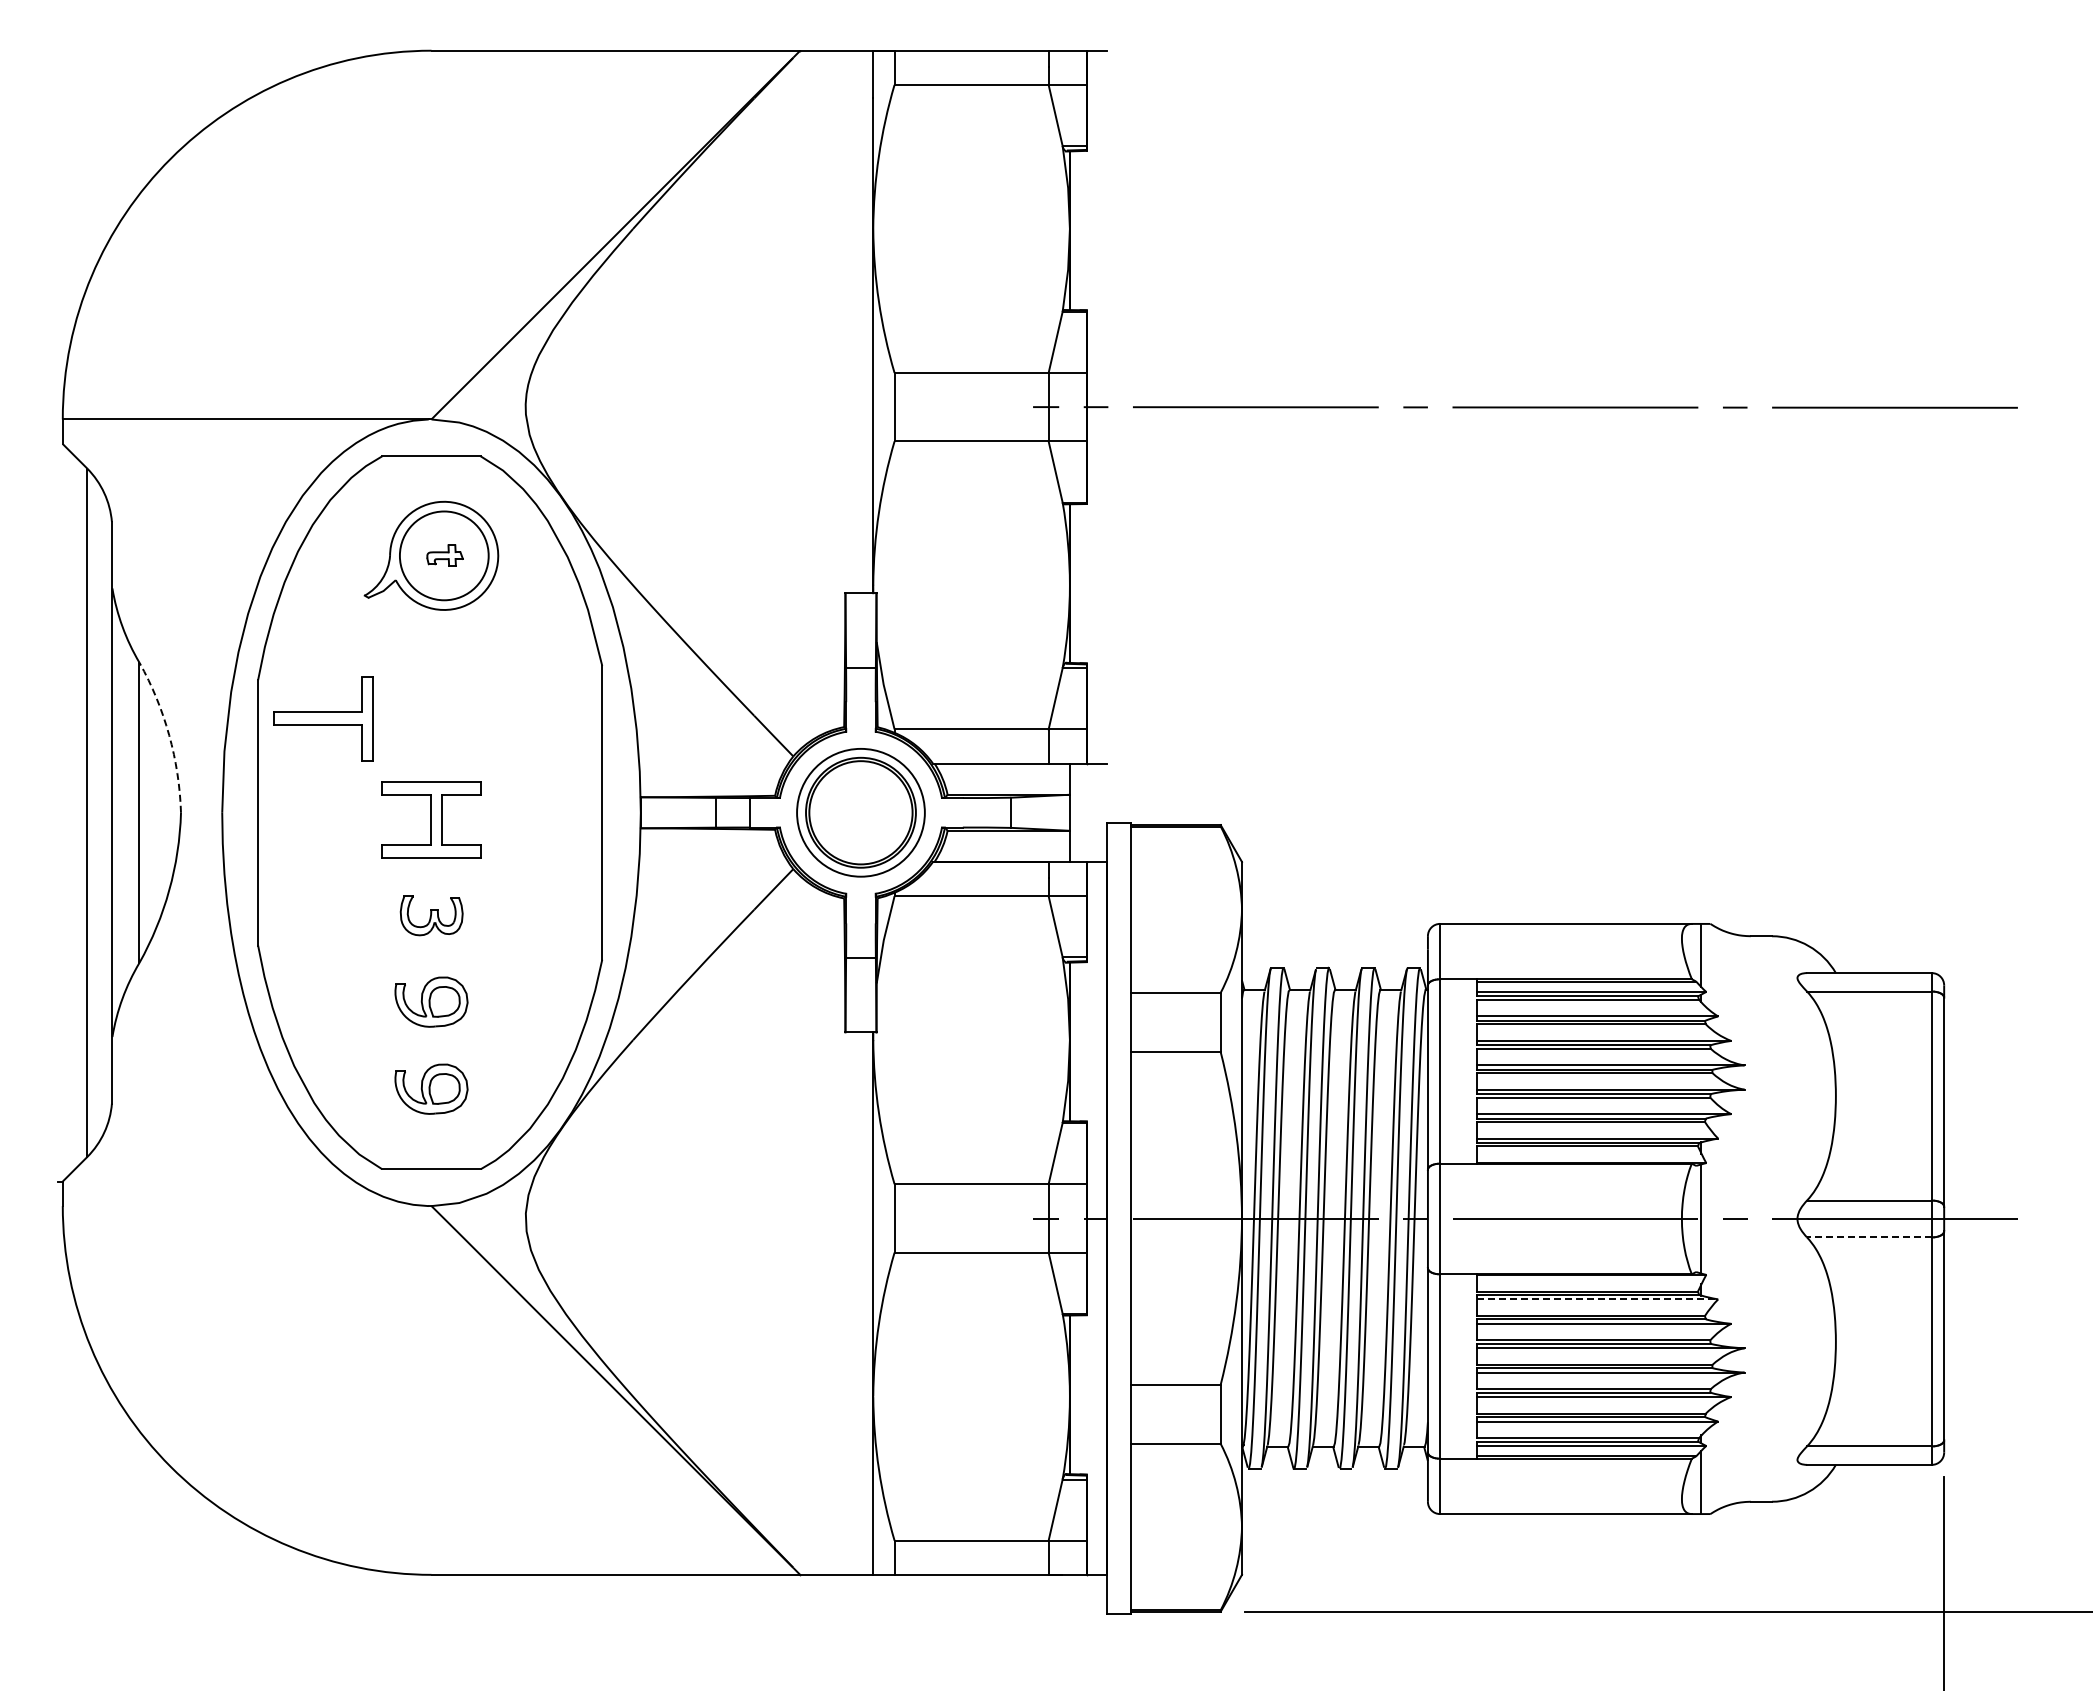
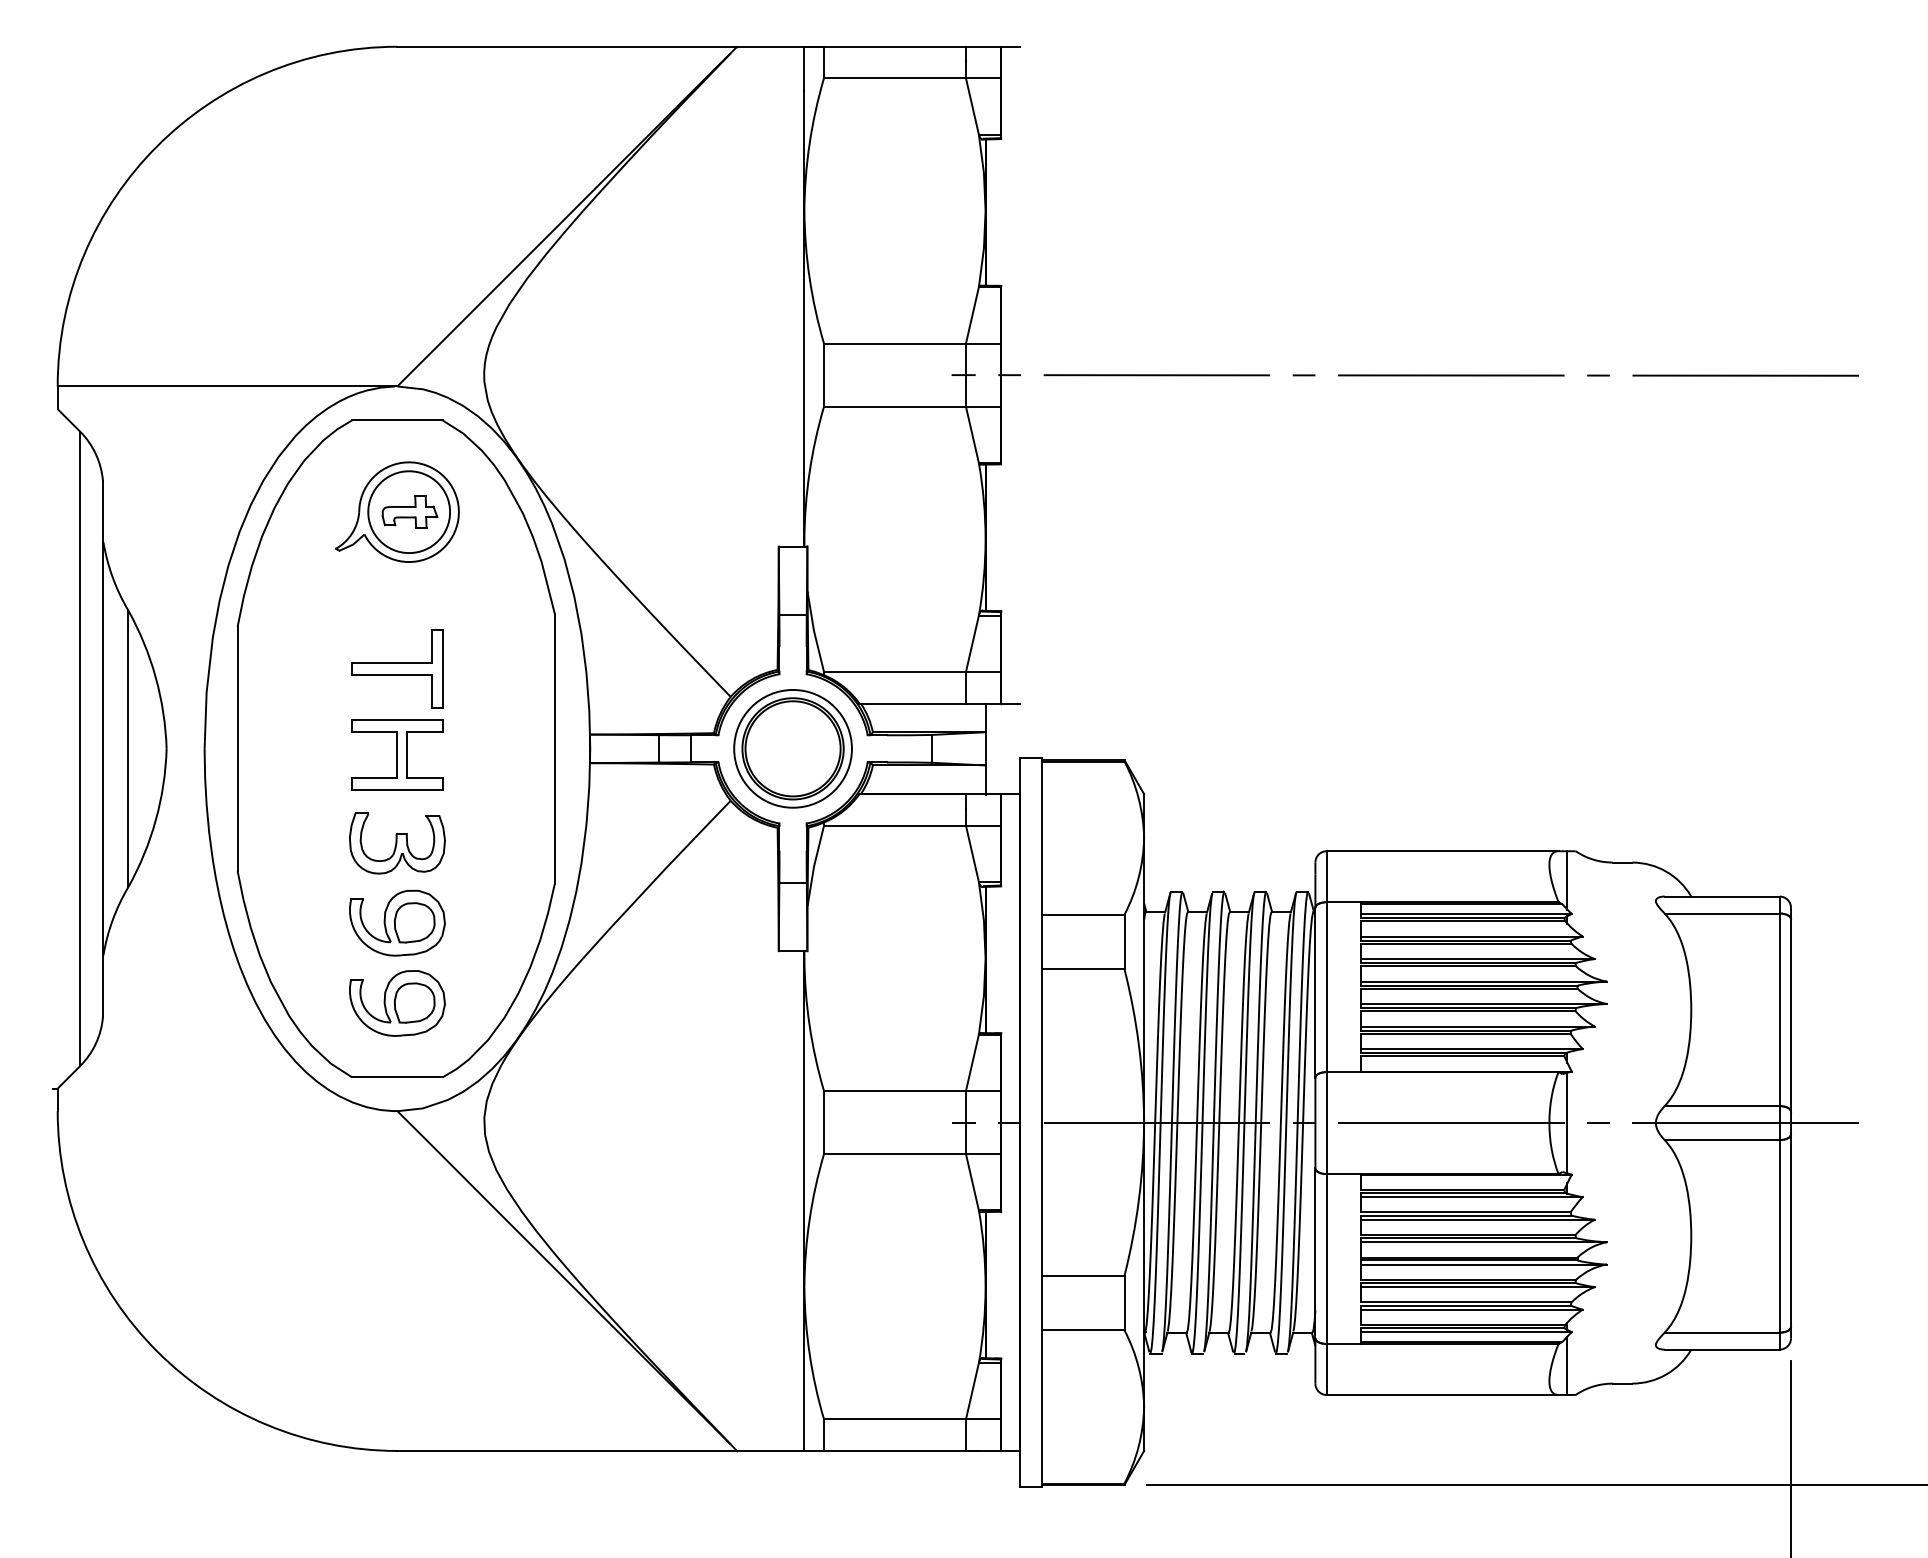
part: (444, 555) -> (409, 511), size x1.67
part: (323, 718) -> (397, 668), moved
arc: (169, 735) -> (156, 677), dashed -> solid
part: (431, 915) -> (397, 843), size x1.67
part: (431, 1002) -> (397, 923), size x1.43
part: (431, 1089) -> (397, 1003), size x1.43
line: (1868, 1237) -> (1721, 1140), dashed -> solid
line: (1597, 1299) -> (1471, 1197), dashed -> solid

